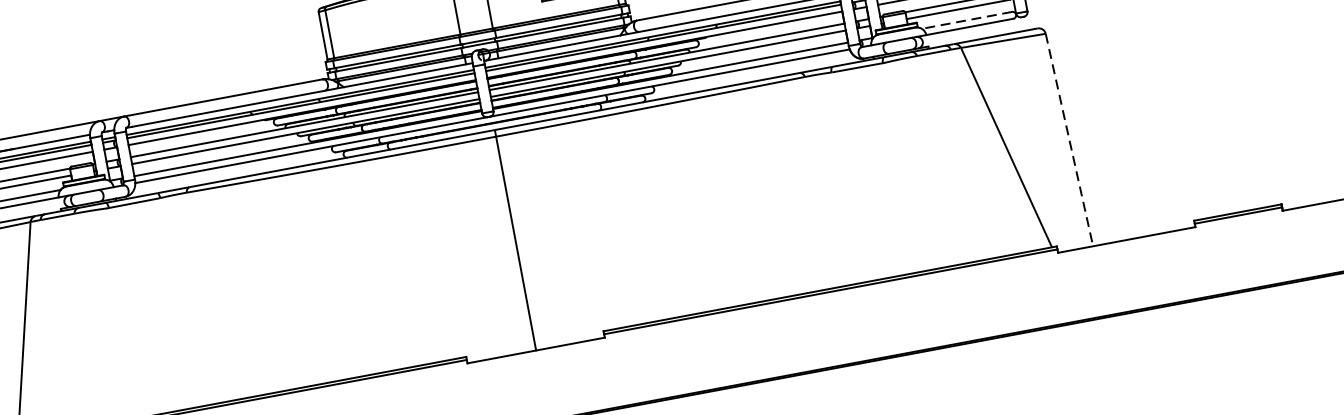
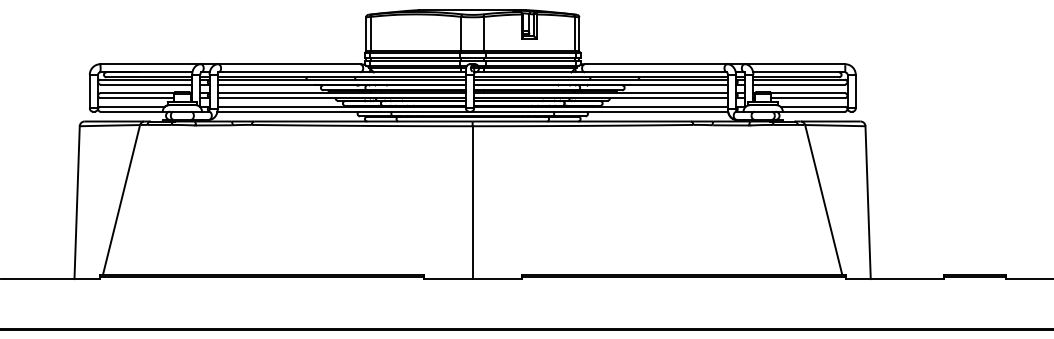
line: (966, 20) -> (812, 106), dashed -> solid
line: (1070, 141) -> (868, 203), dashed -> solid

